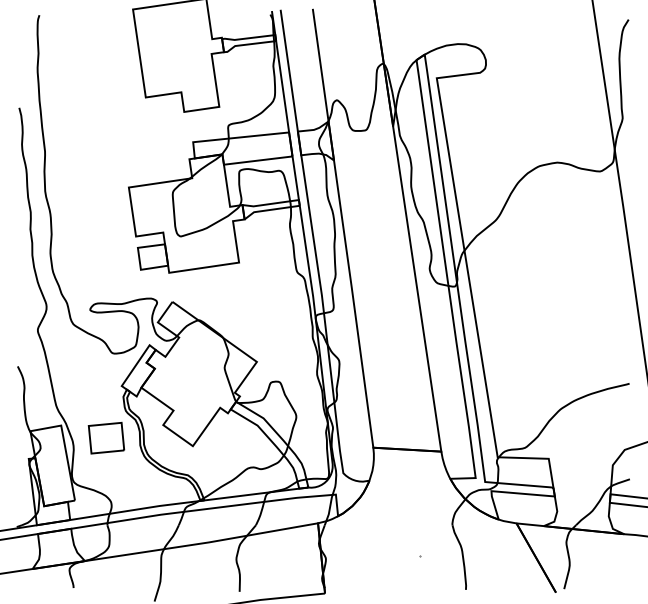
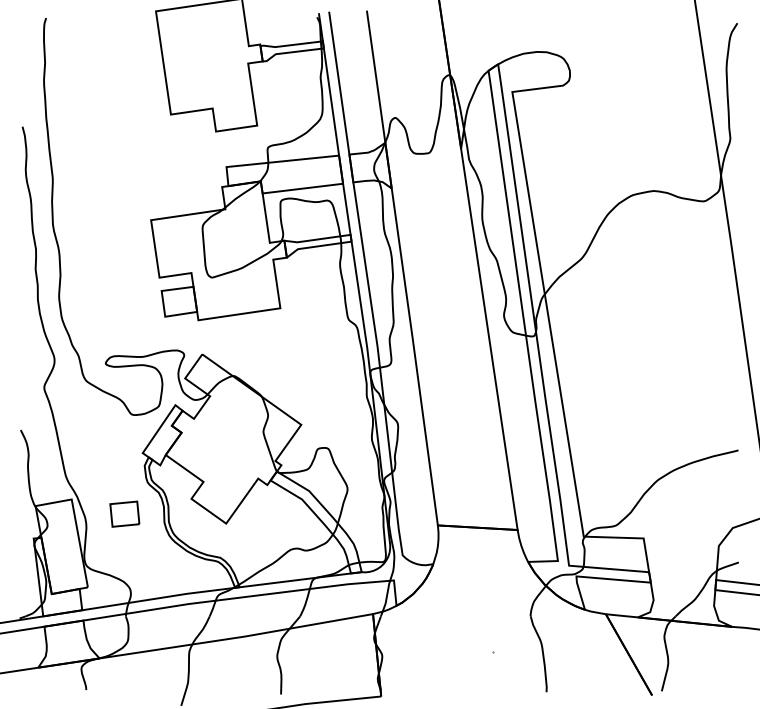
part: (106, 437) -> (124, 513), size x0.7

